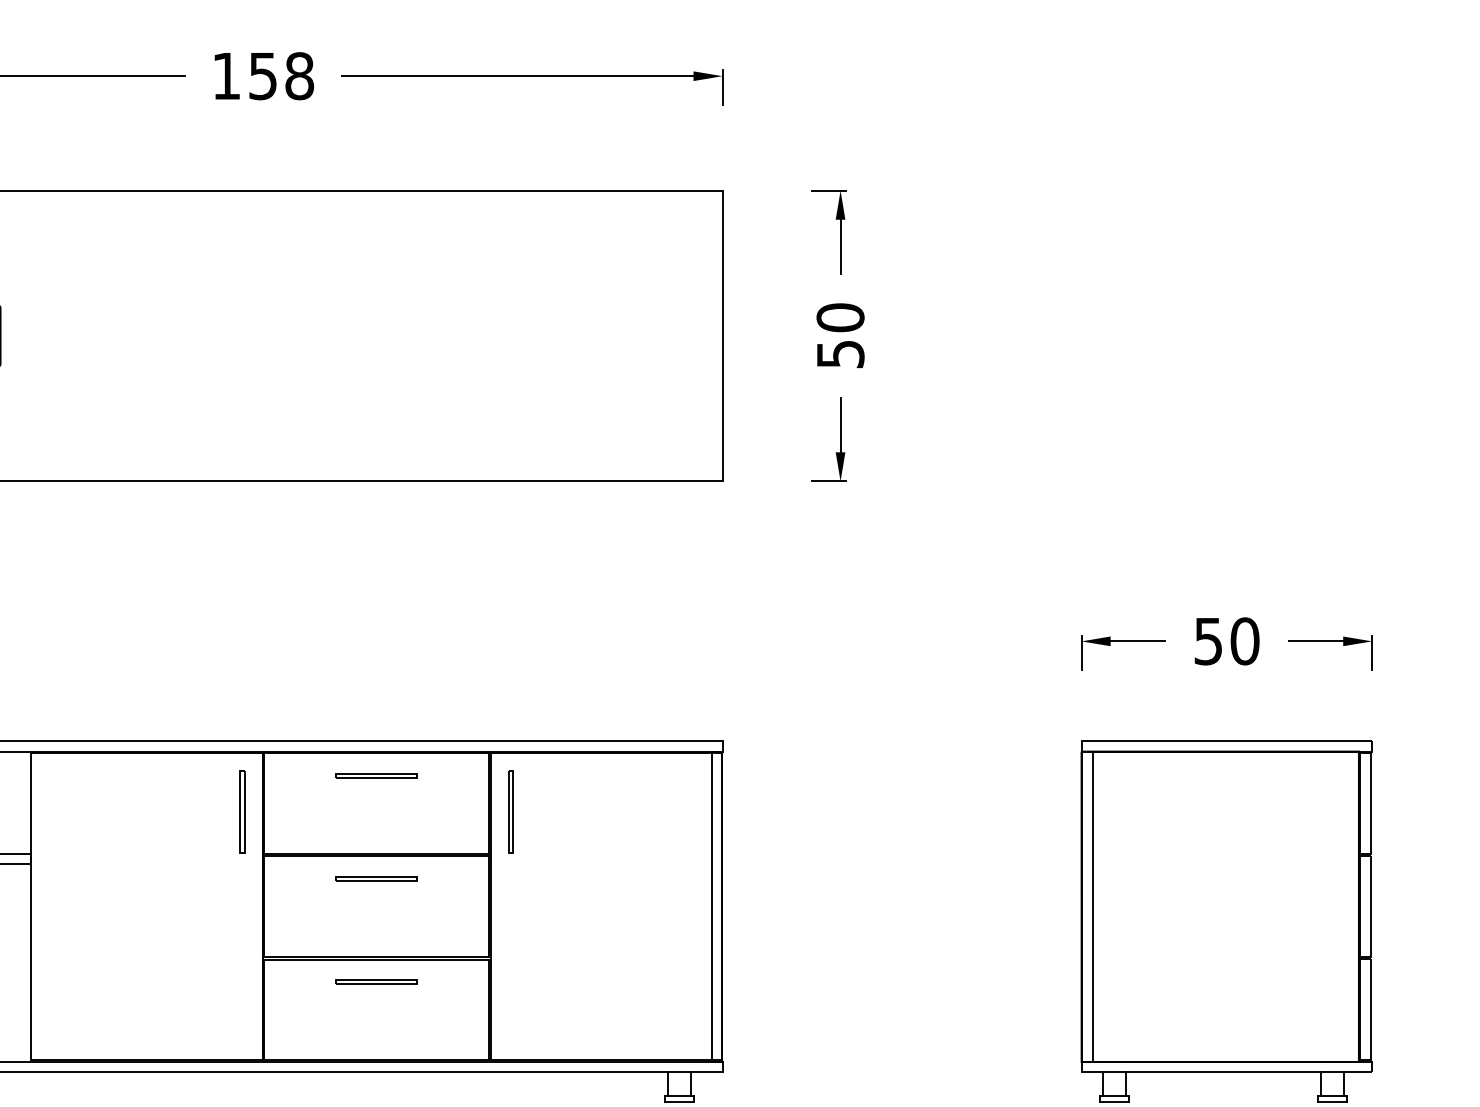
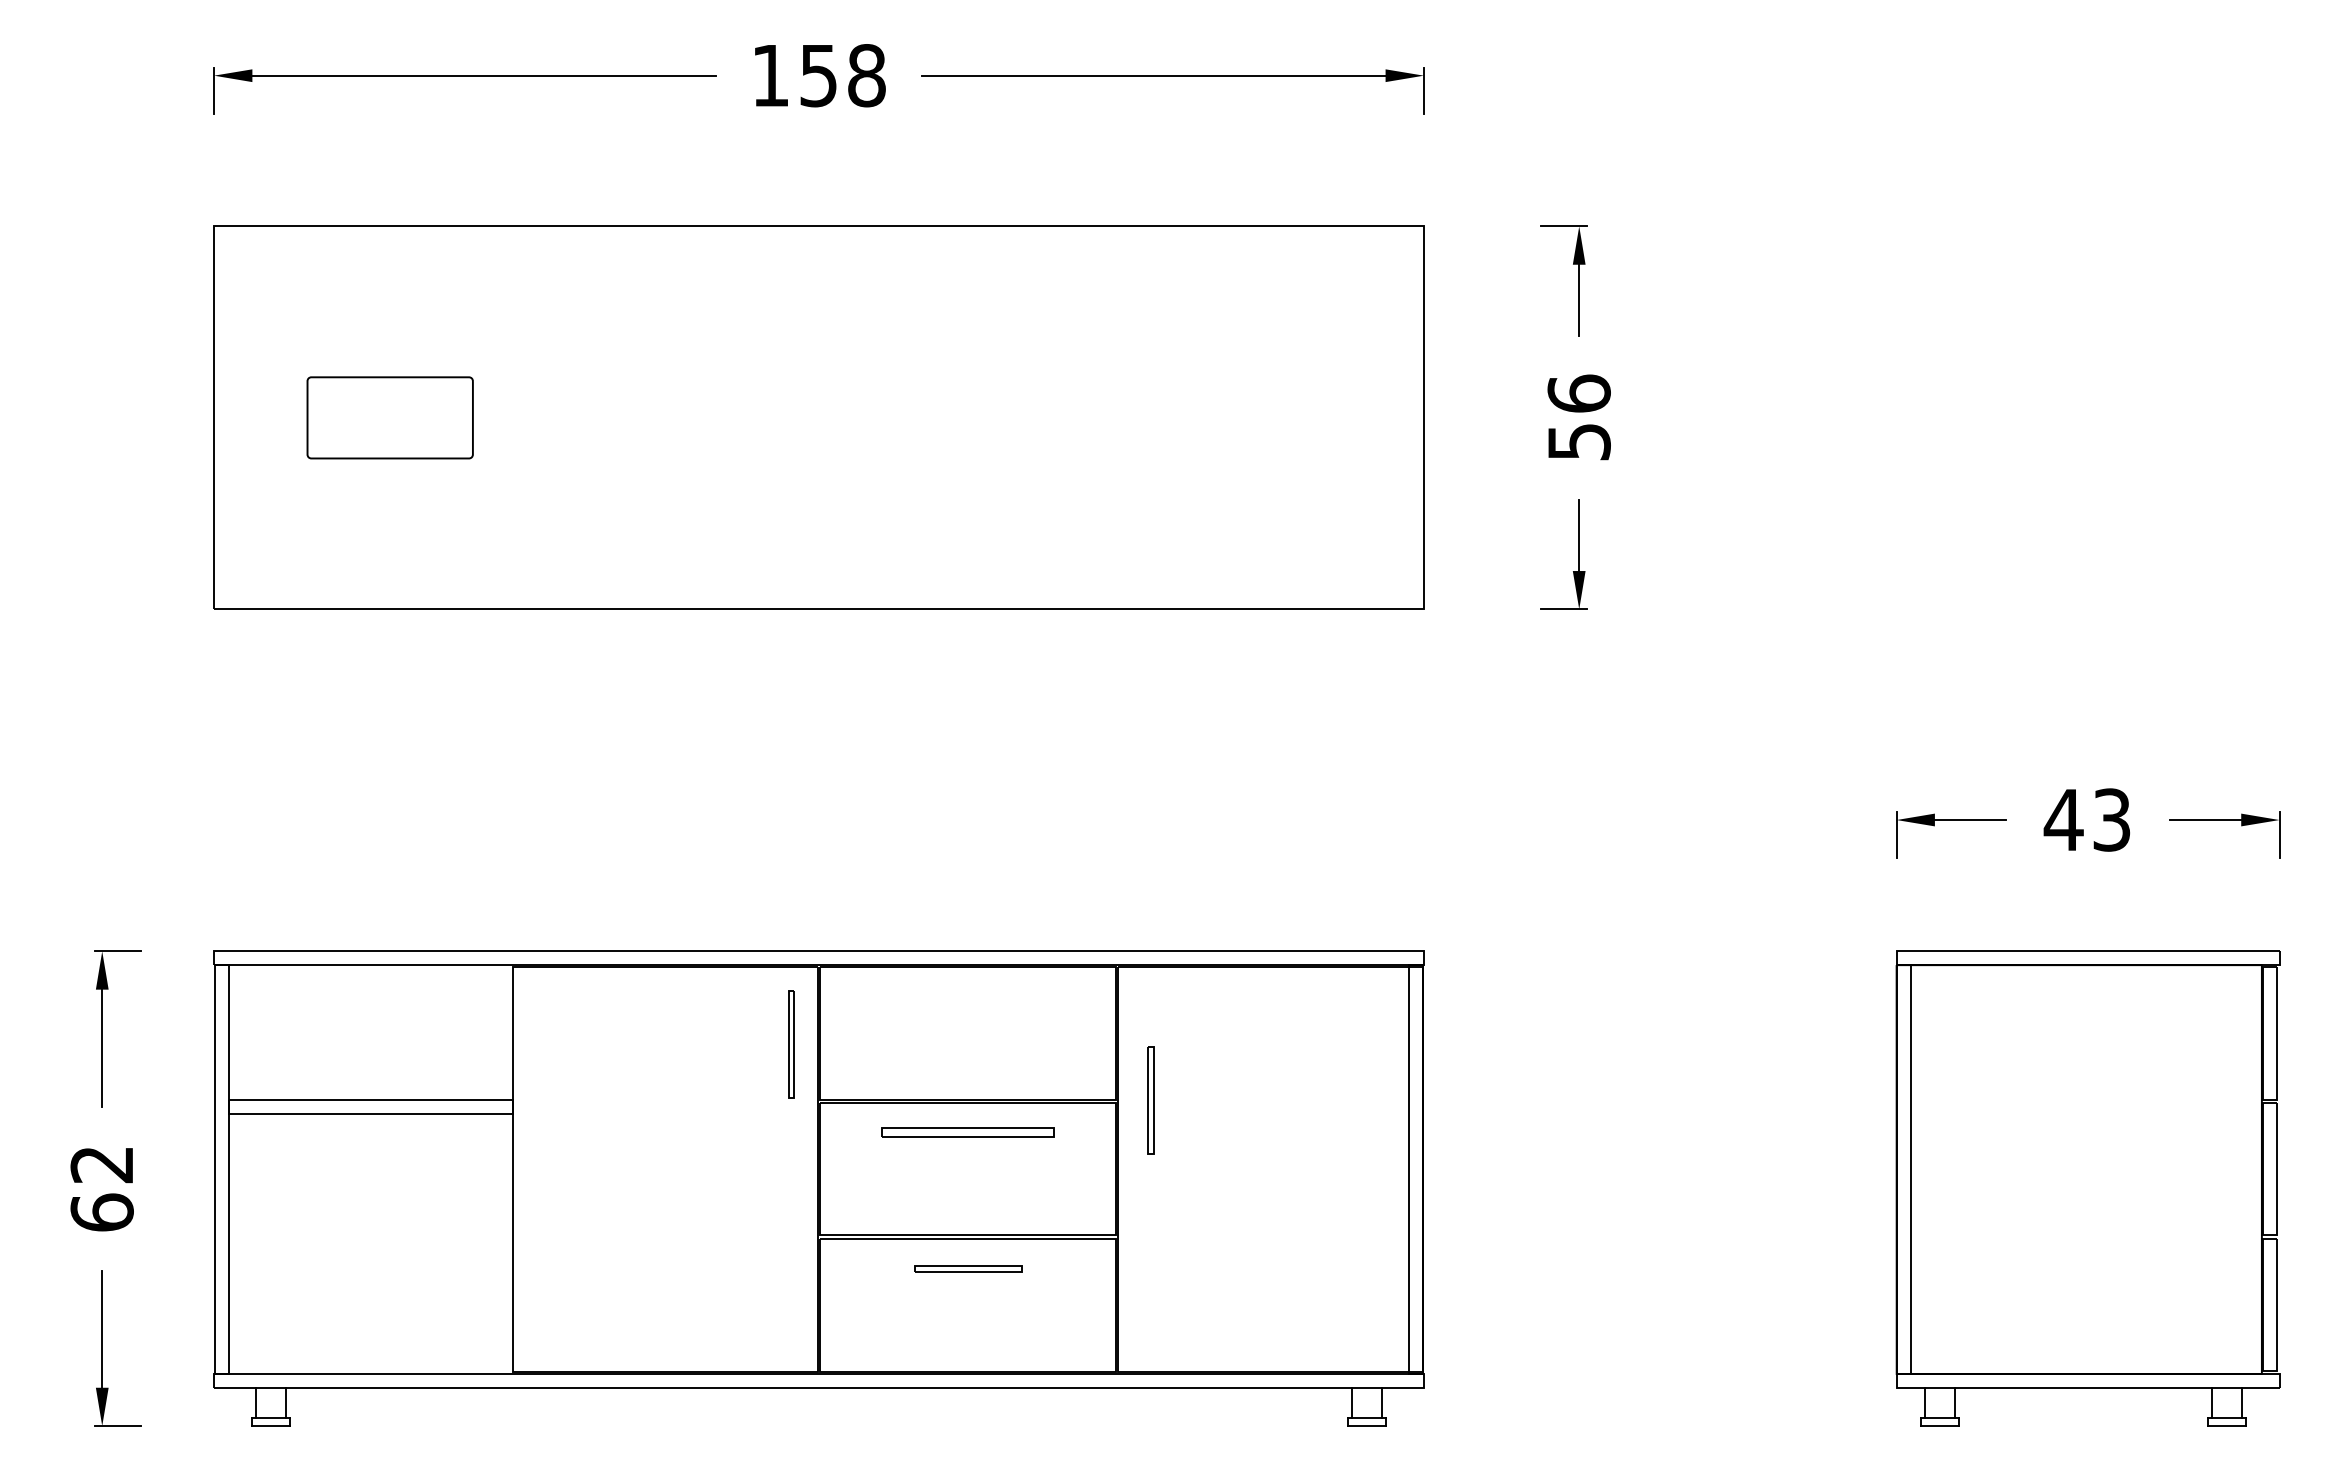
text: (840, 317) -> (1578, 393), 50 -> 56
text: (1226, 640) -> (2087, 819), 50 -> 43
part: (376, 775) -> (968, 996), removed
part: (510, 811) -> (1150, 1100), moved
part: (376, 878) -> (968, 1132), size x1.6

